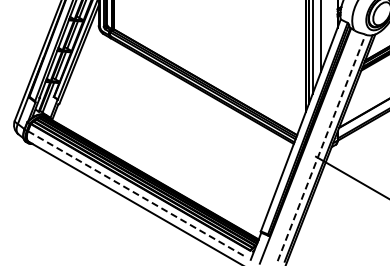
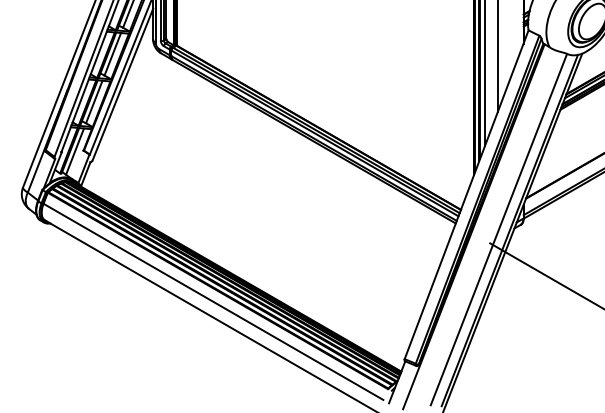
line: (321, 147) -> (498, 228), dashed -> solid
line: (138, 194) -> (214, 301), dashed -> solid

